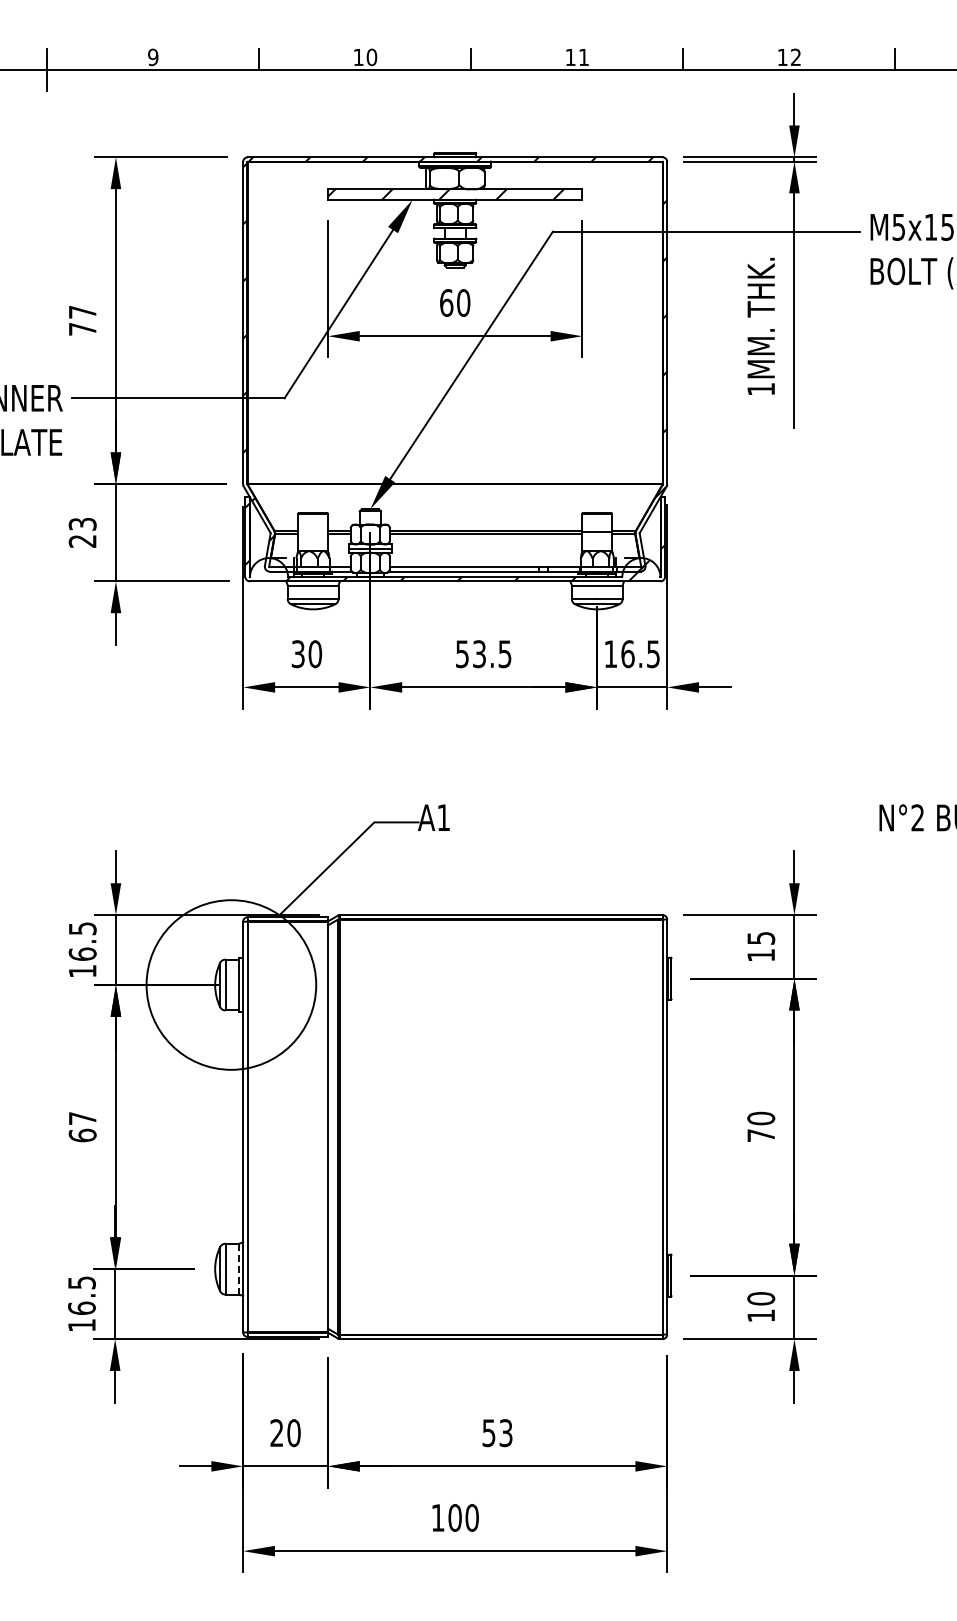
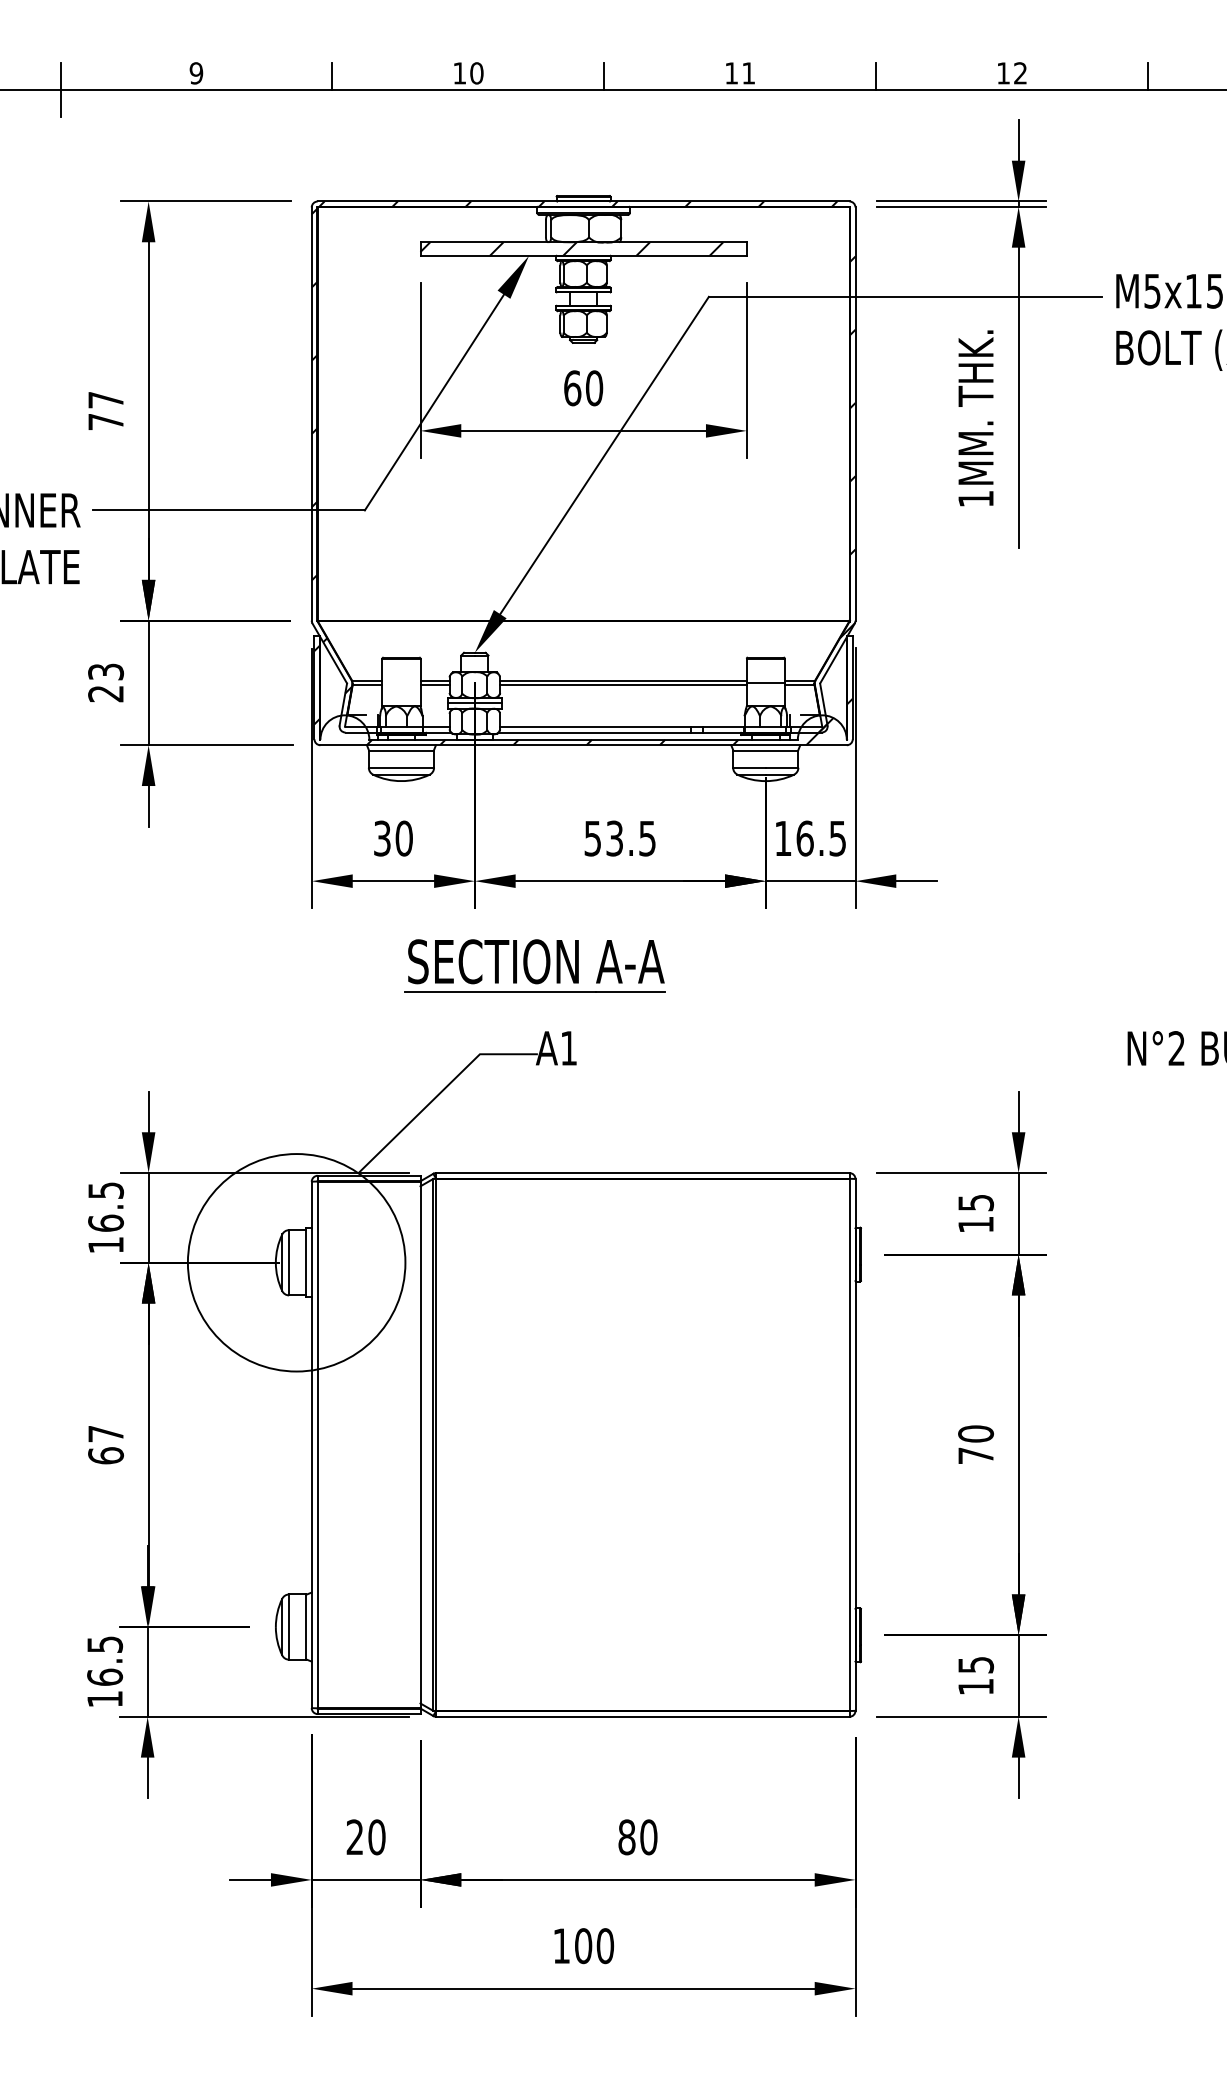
part: (417, 753) -> (535, 965), added
line: (238, 1268) -> (305, 1626), dashed -> solid
text: (761, 1298) -> (976, 1664), 10 -> 15
text: (497, 1433) -> (637, 1837), 53 -> 80

